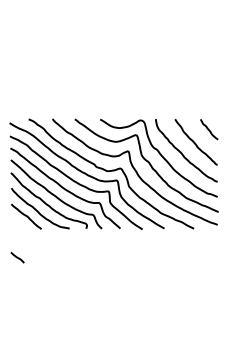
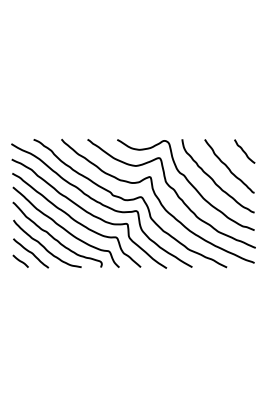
line: (17, 256) -> (20, 260), moved

